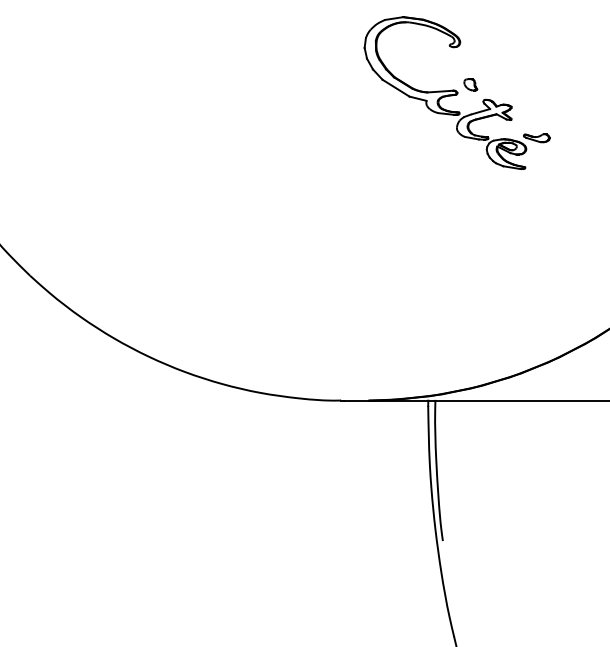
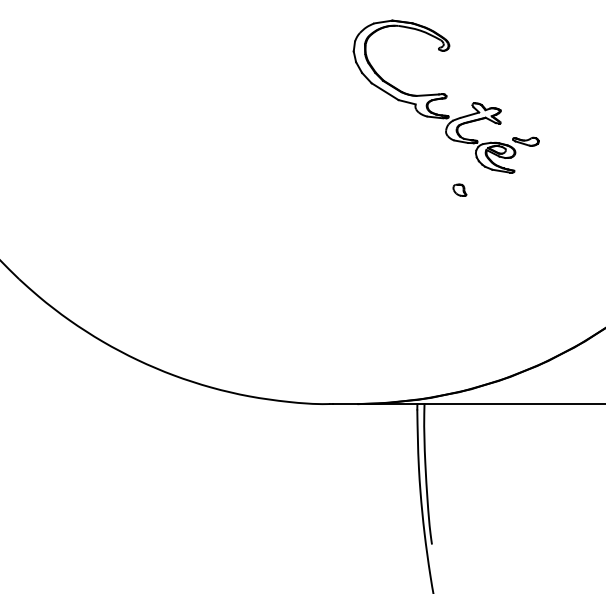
part: (470, 84) -> (459, 189), moved

